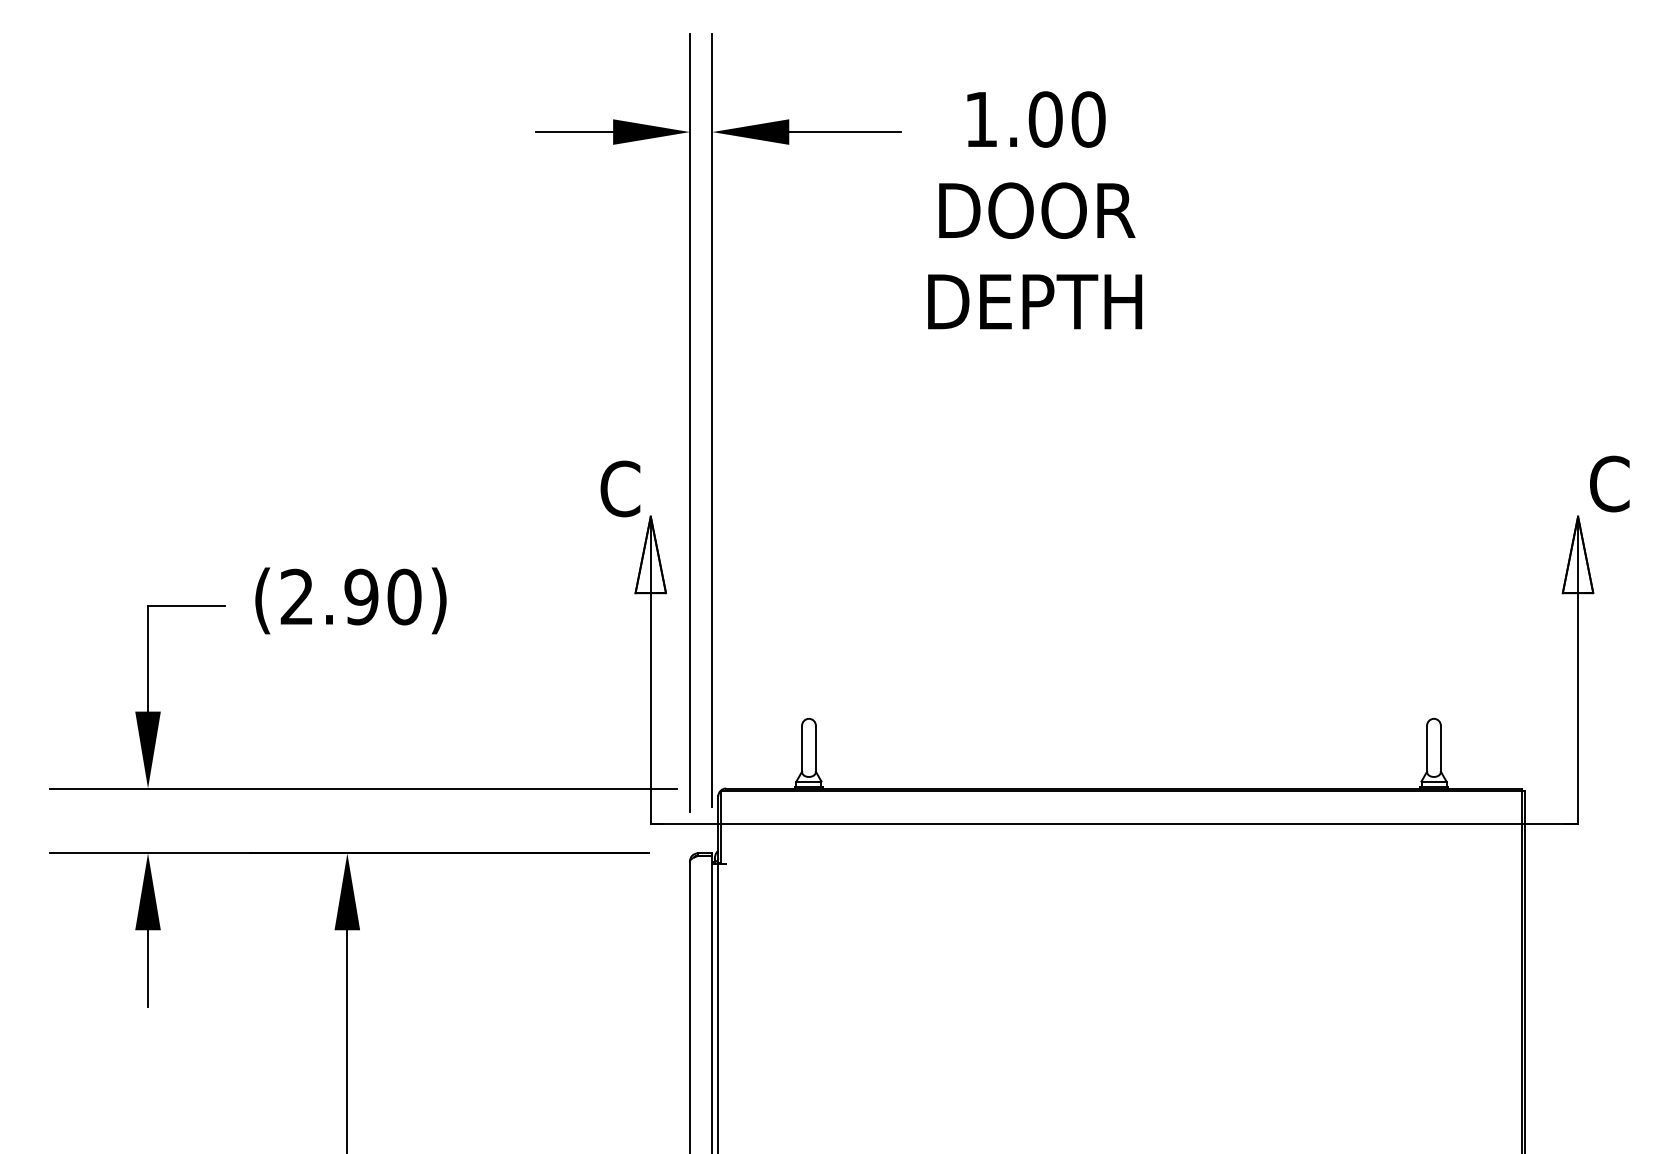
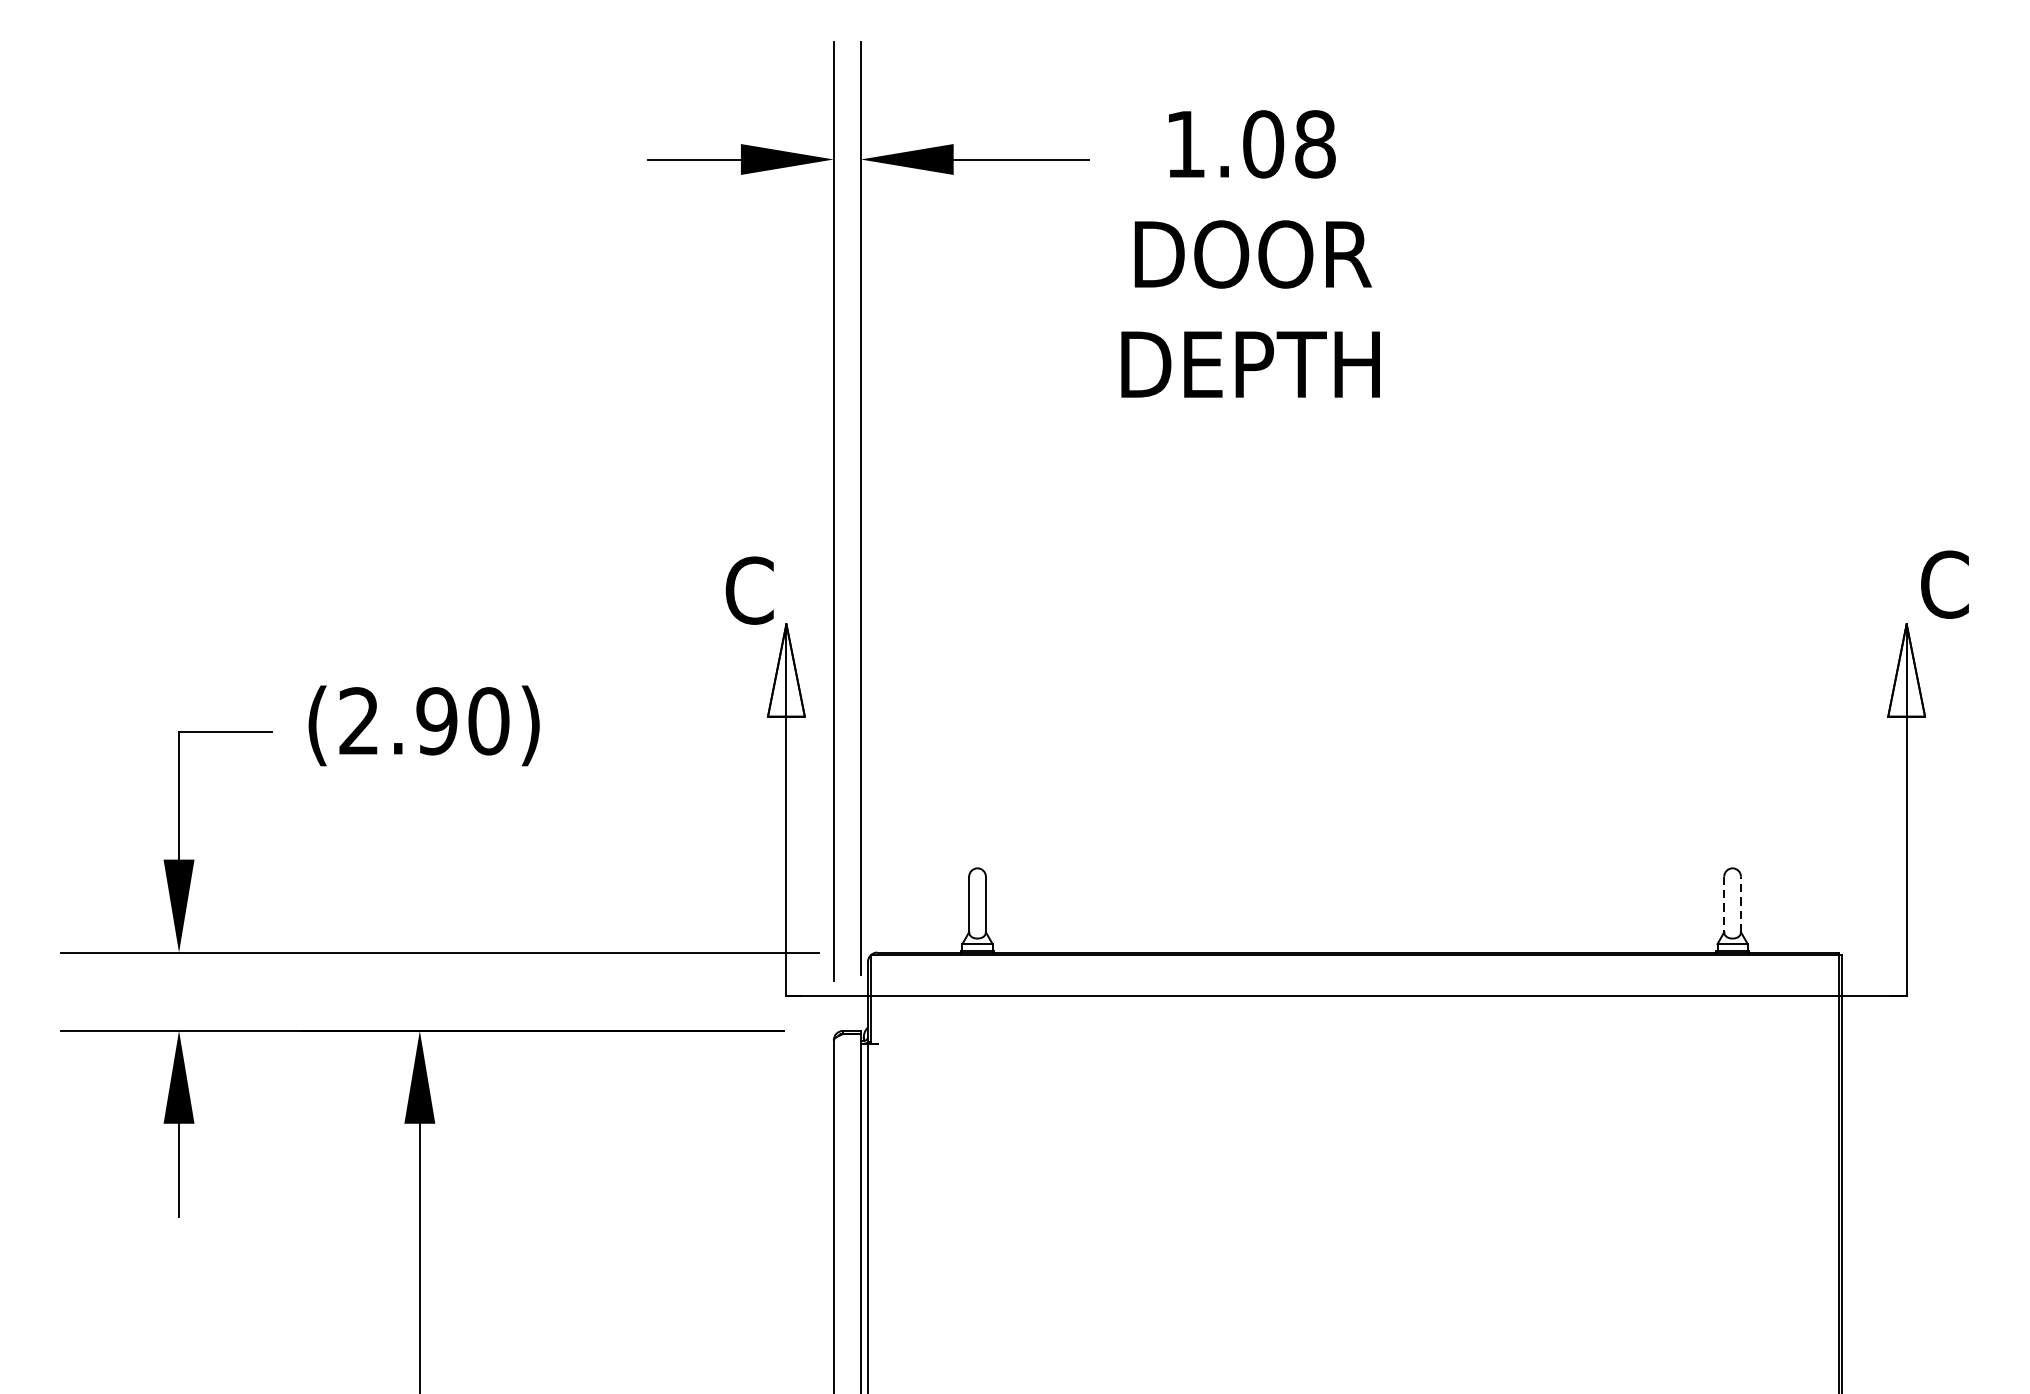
text: (1088, 119) -> (1315, 144), 1.00 -> 1.08
line: (1427, 748) -> (1724, 904), solid -> dashed
line: (1440, 748) -> (1740, 904), solid -> dashed

